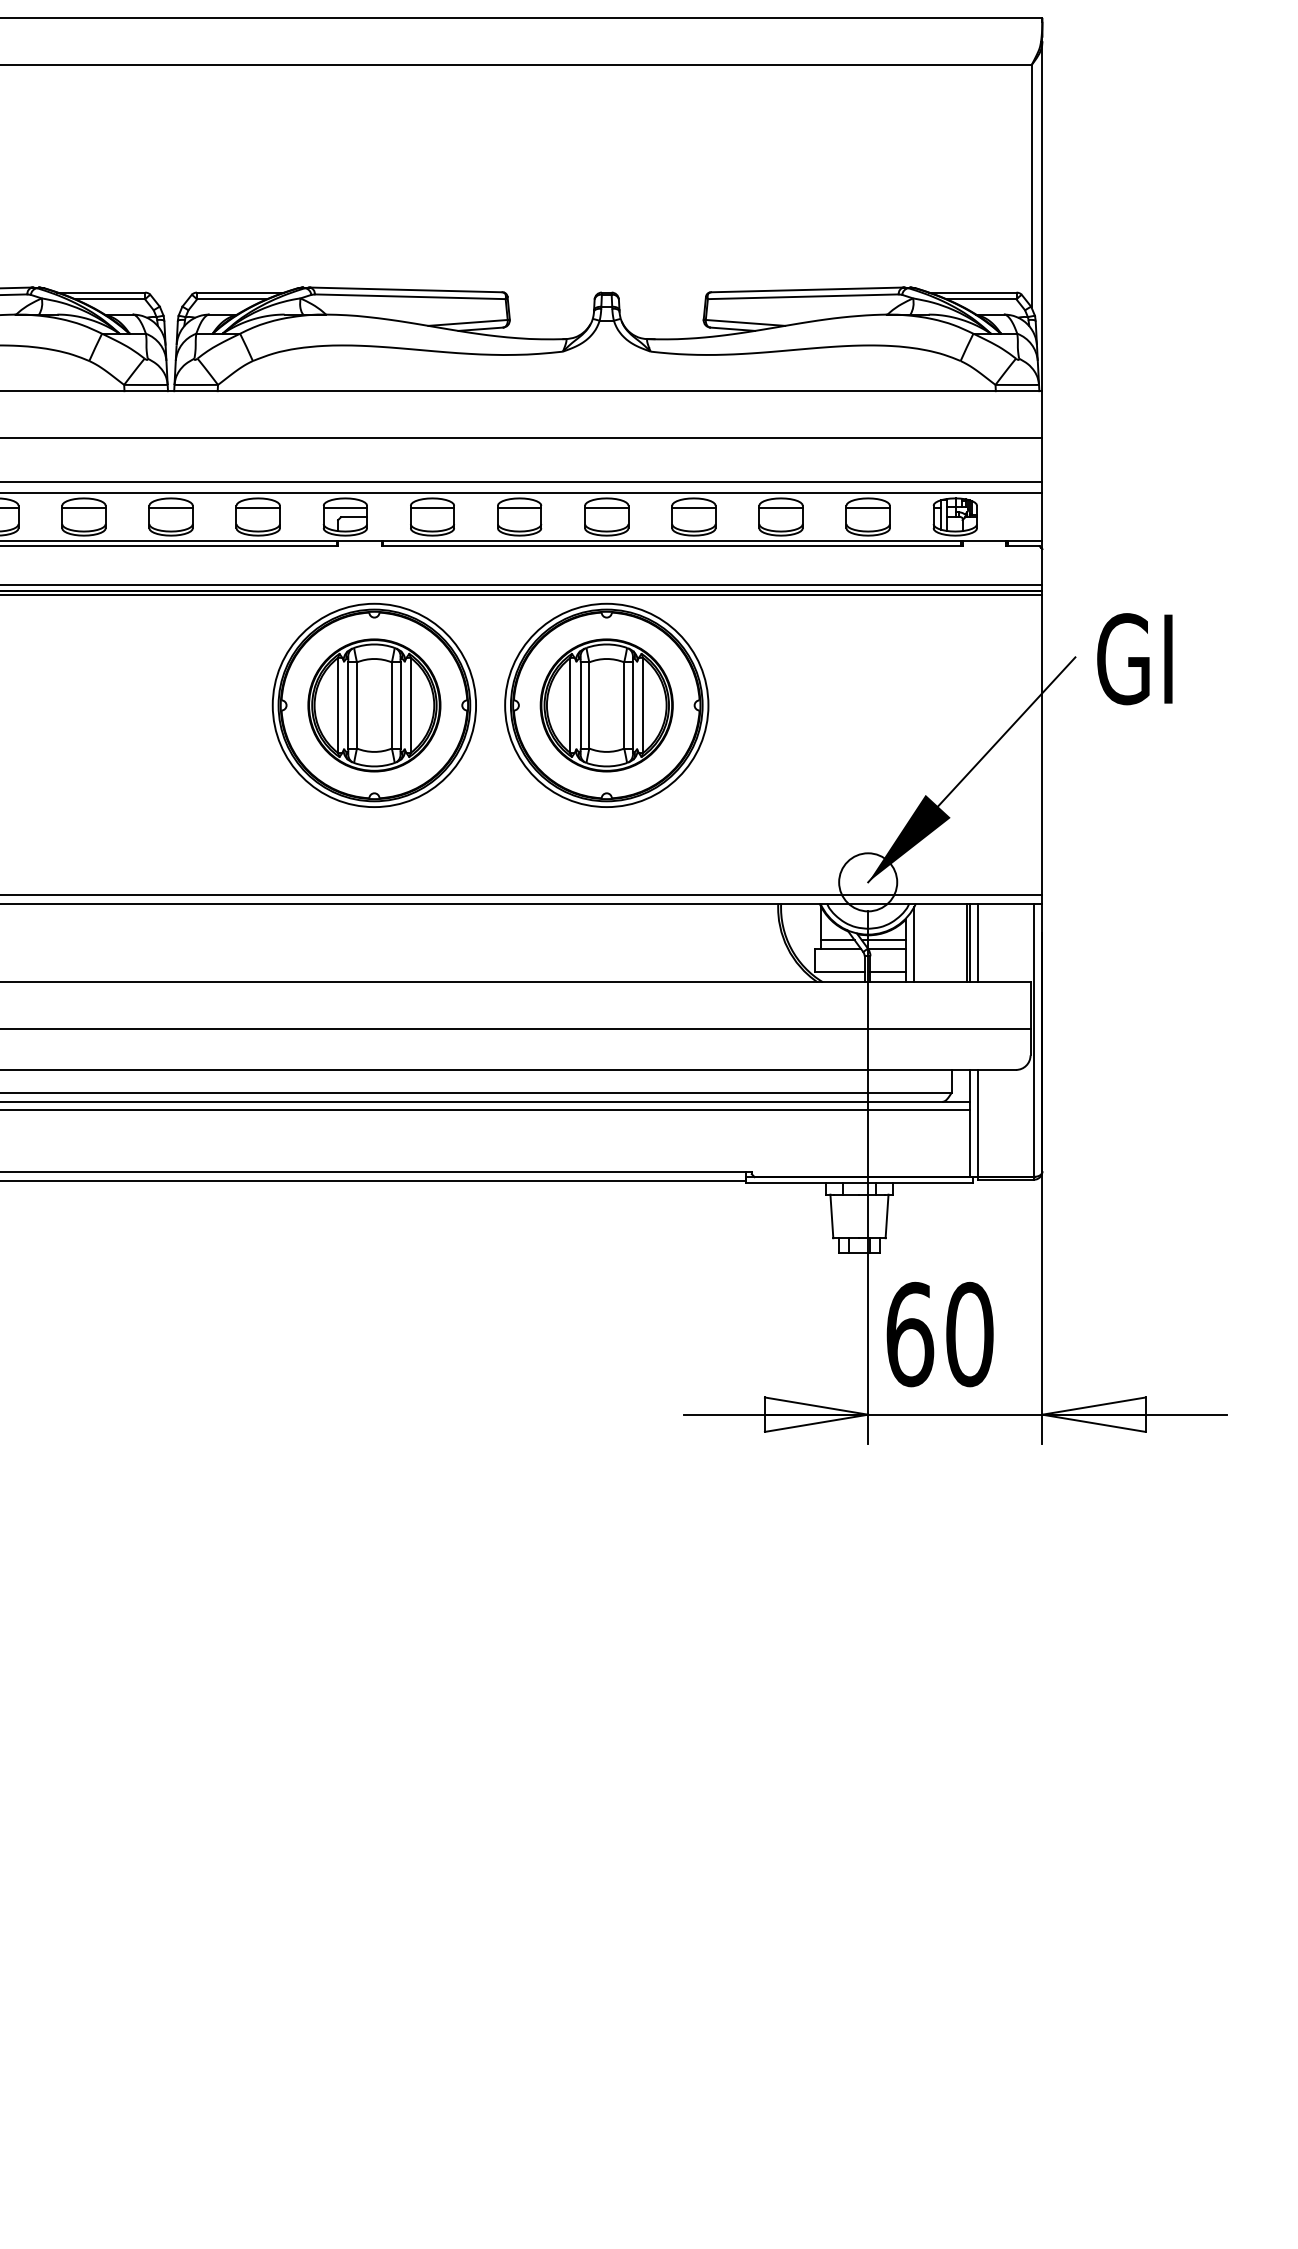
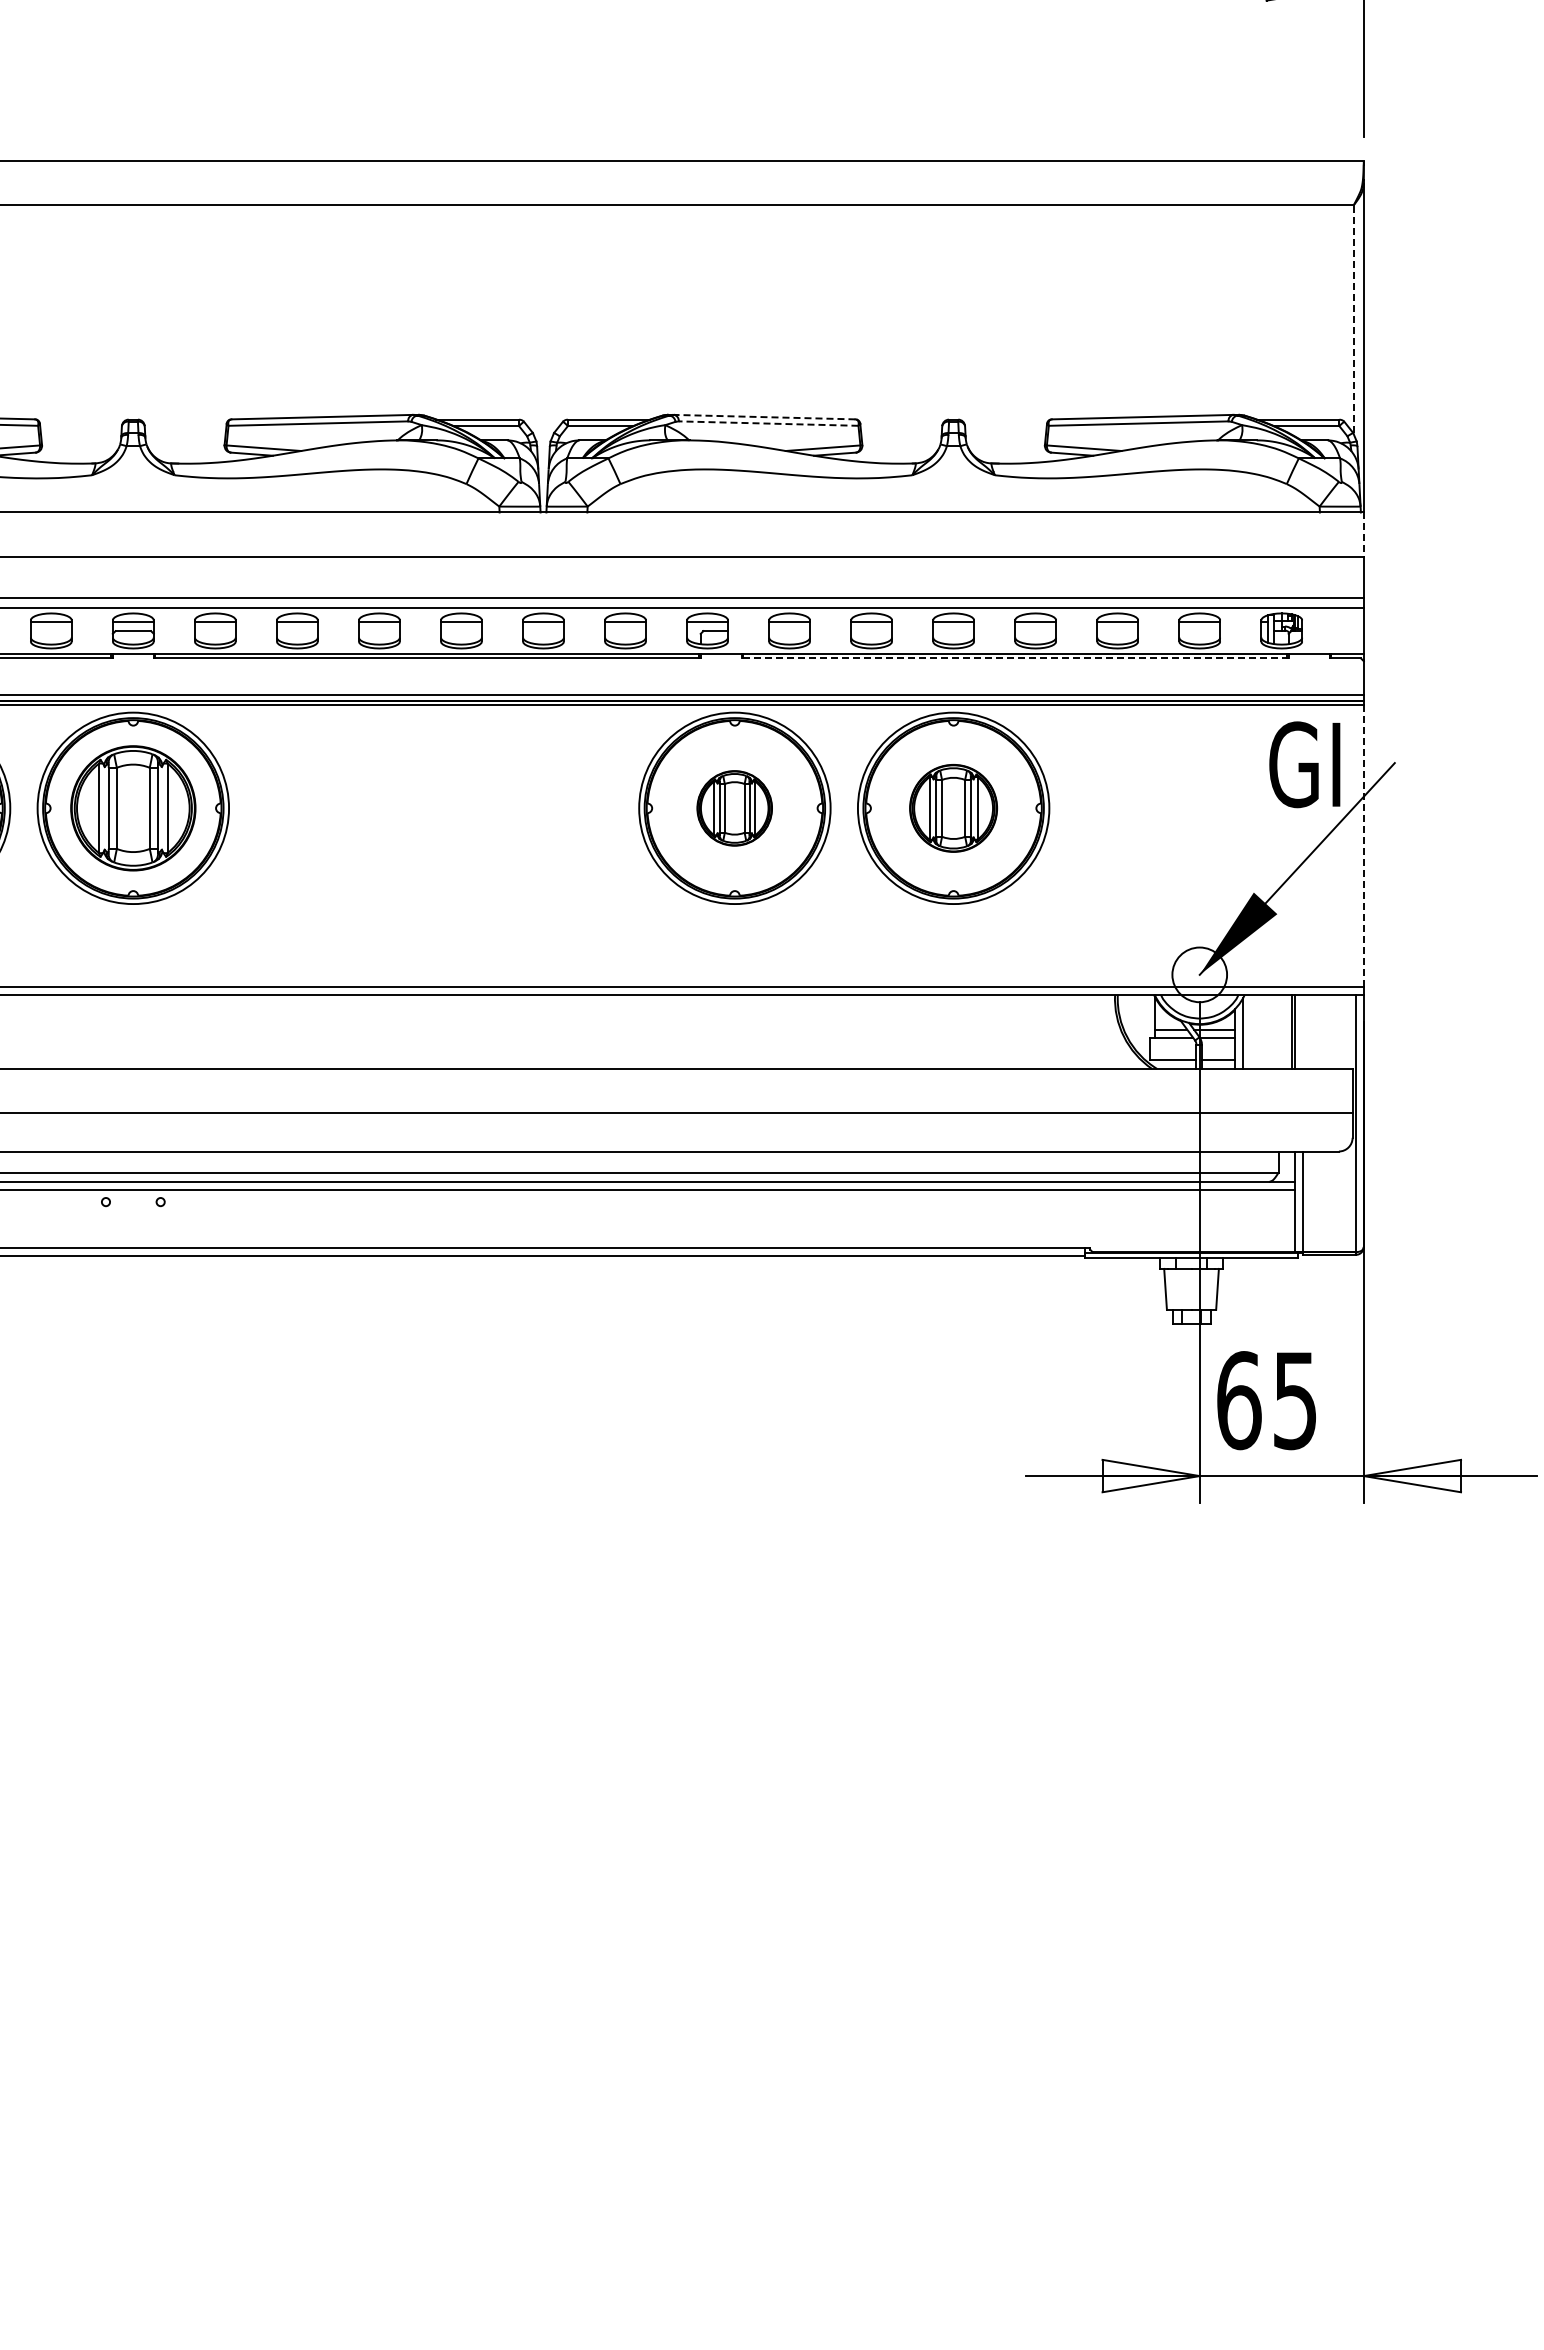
line: (1031, 186) -> (1353, 319), solid -> dashed
line: (405, 290) -> (764, 417), solid -> dashed
line: (410, 296) -> (768, 423), solid -> dashed
line: (1042, 415) -> (1363, 535), solid -> dashed
line: (671, 546) -> (1014, 658), solid -> dashed
text: (1134, 658) -> (1304, 764), moved
part: (373, 705) -> (734, 808), size x0.6
part: (606, 705) -> (953, 808), size x0.7
line: (1042, 744) -> (1363, 845), solid -> dashed
line: (978, 942) -> (1303, 1031), removed
text: (969, 1334) -> (1295, 1400), 60 -> 65

